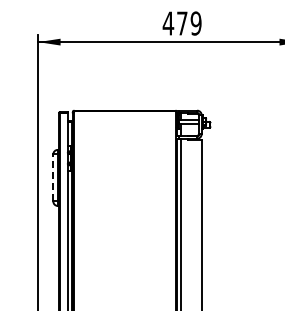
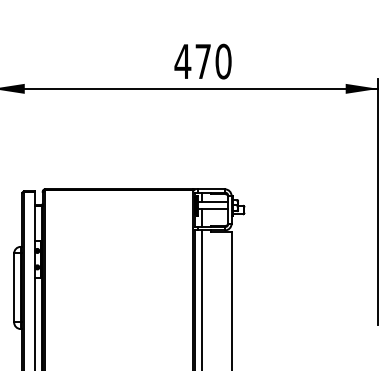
text: (195, 23) -> (222, 61), 479 -> 470
line: (53, 177) -> (14, 287), dashed -> solid

